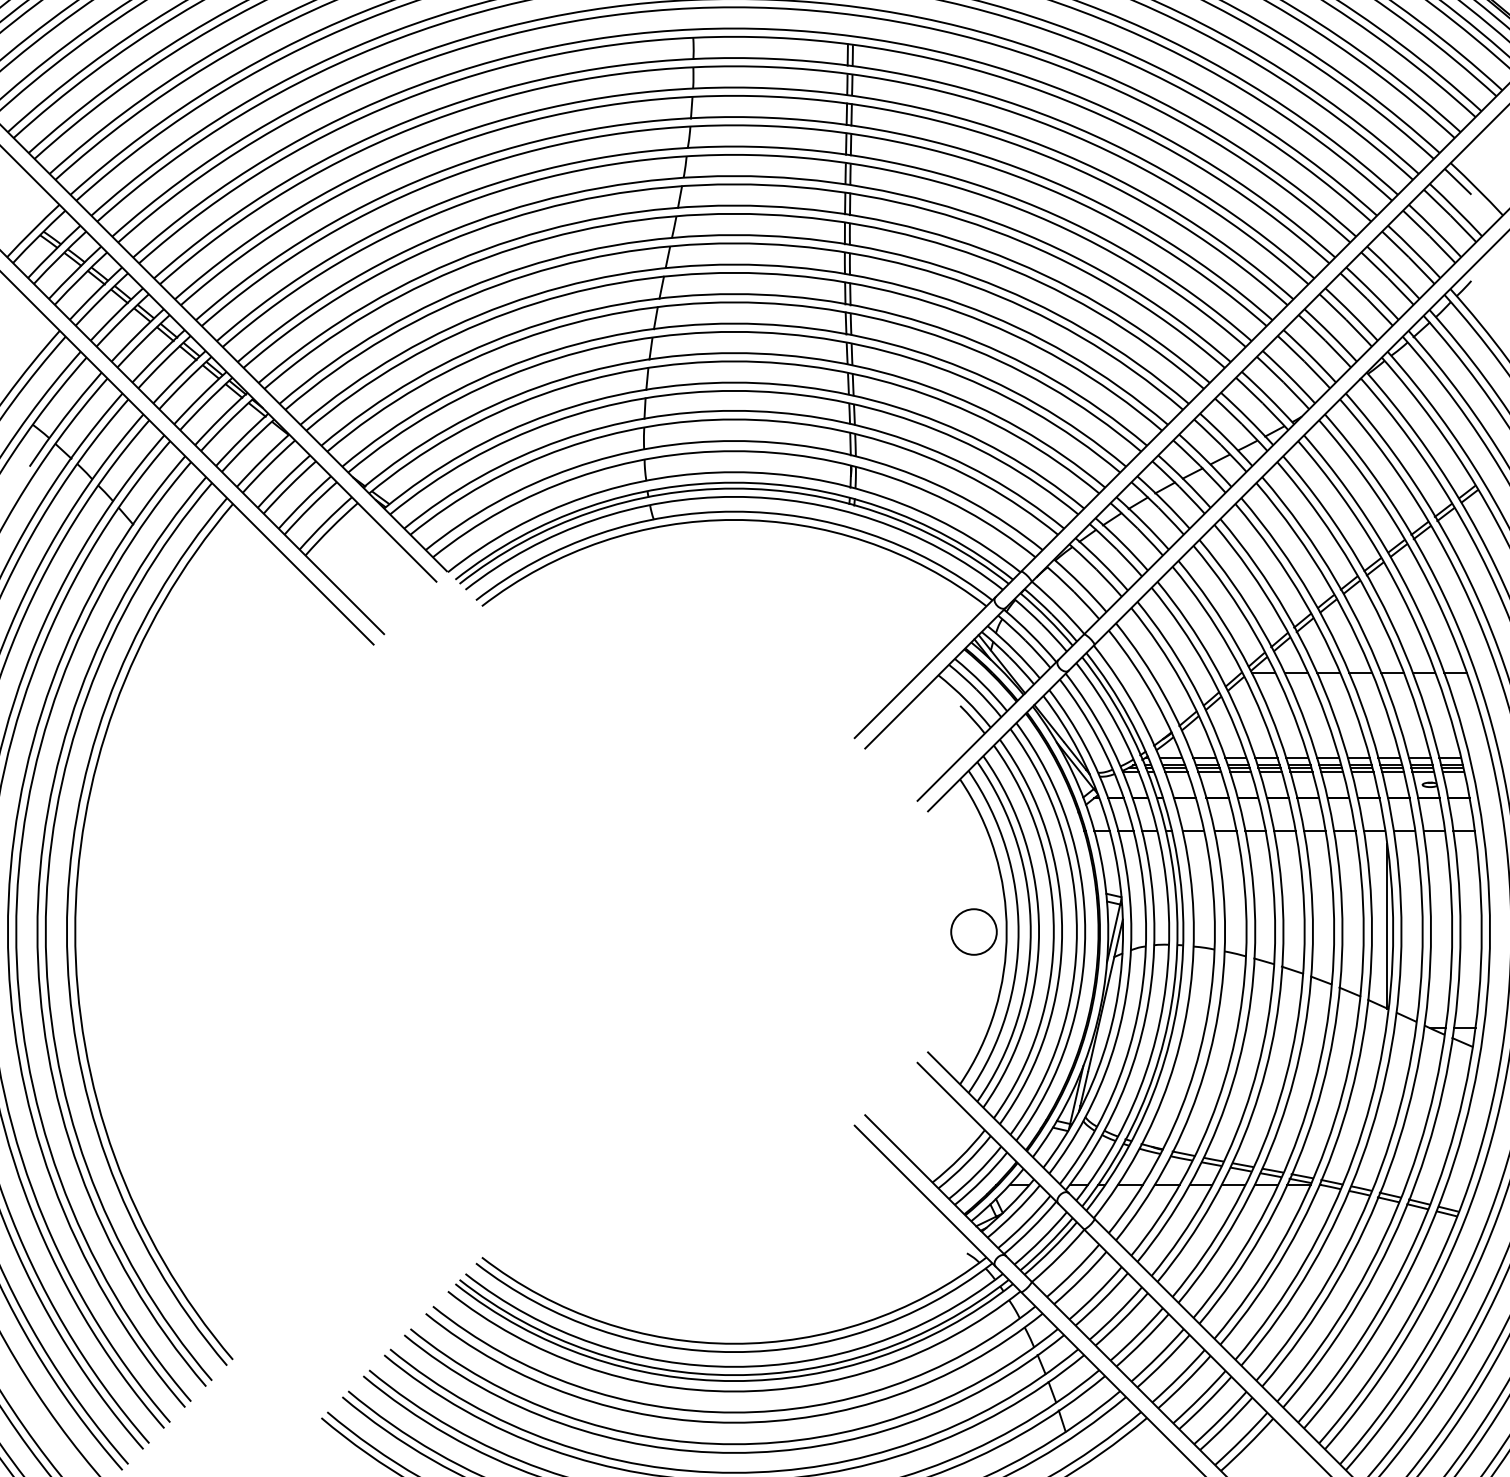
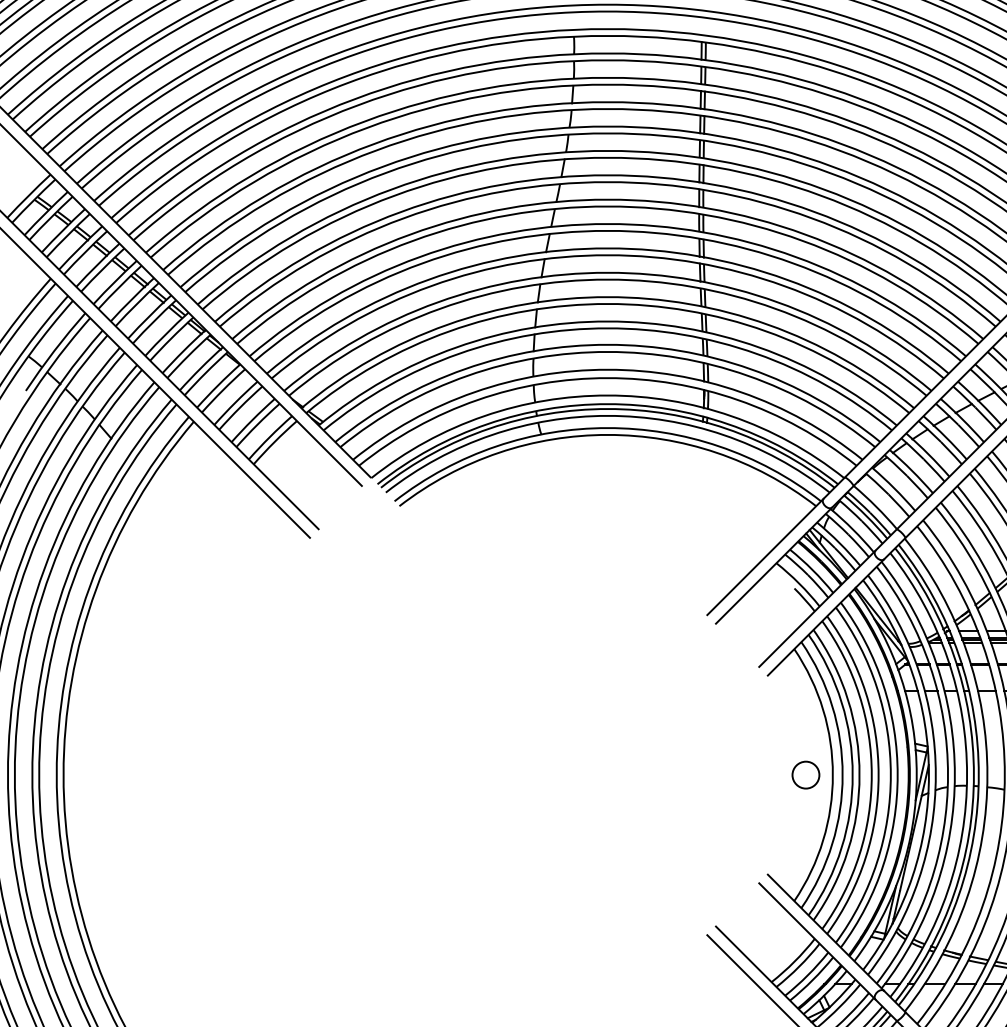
circle: (974, 931) -> (806, 774), size x0.71

